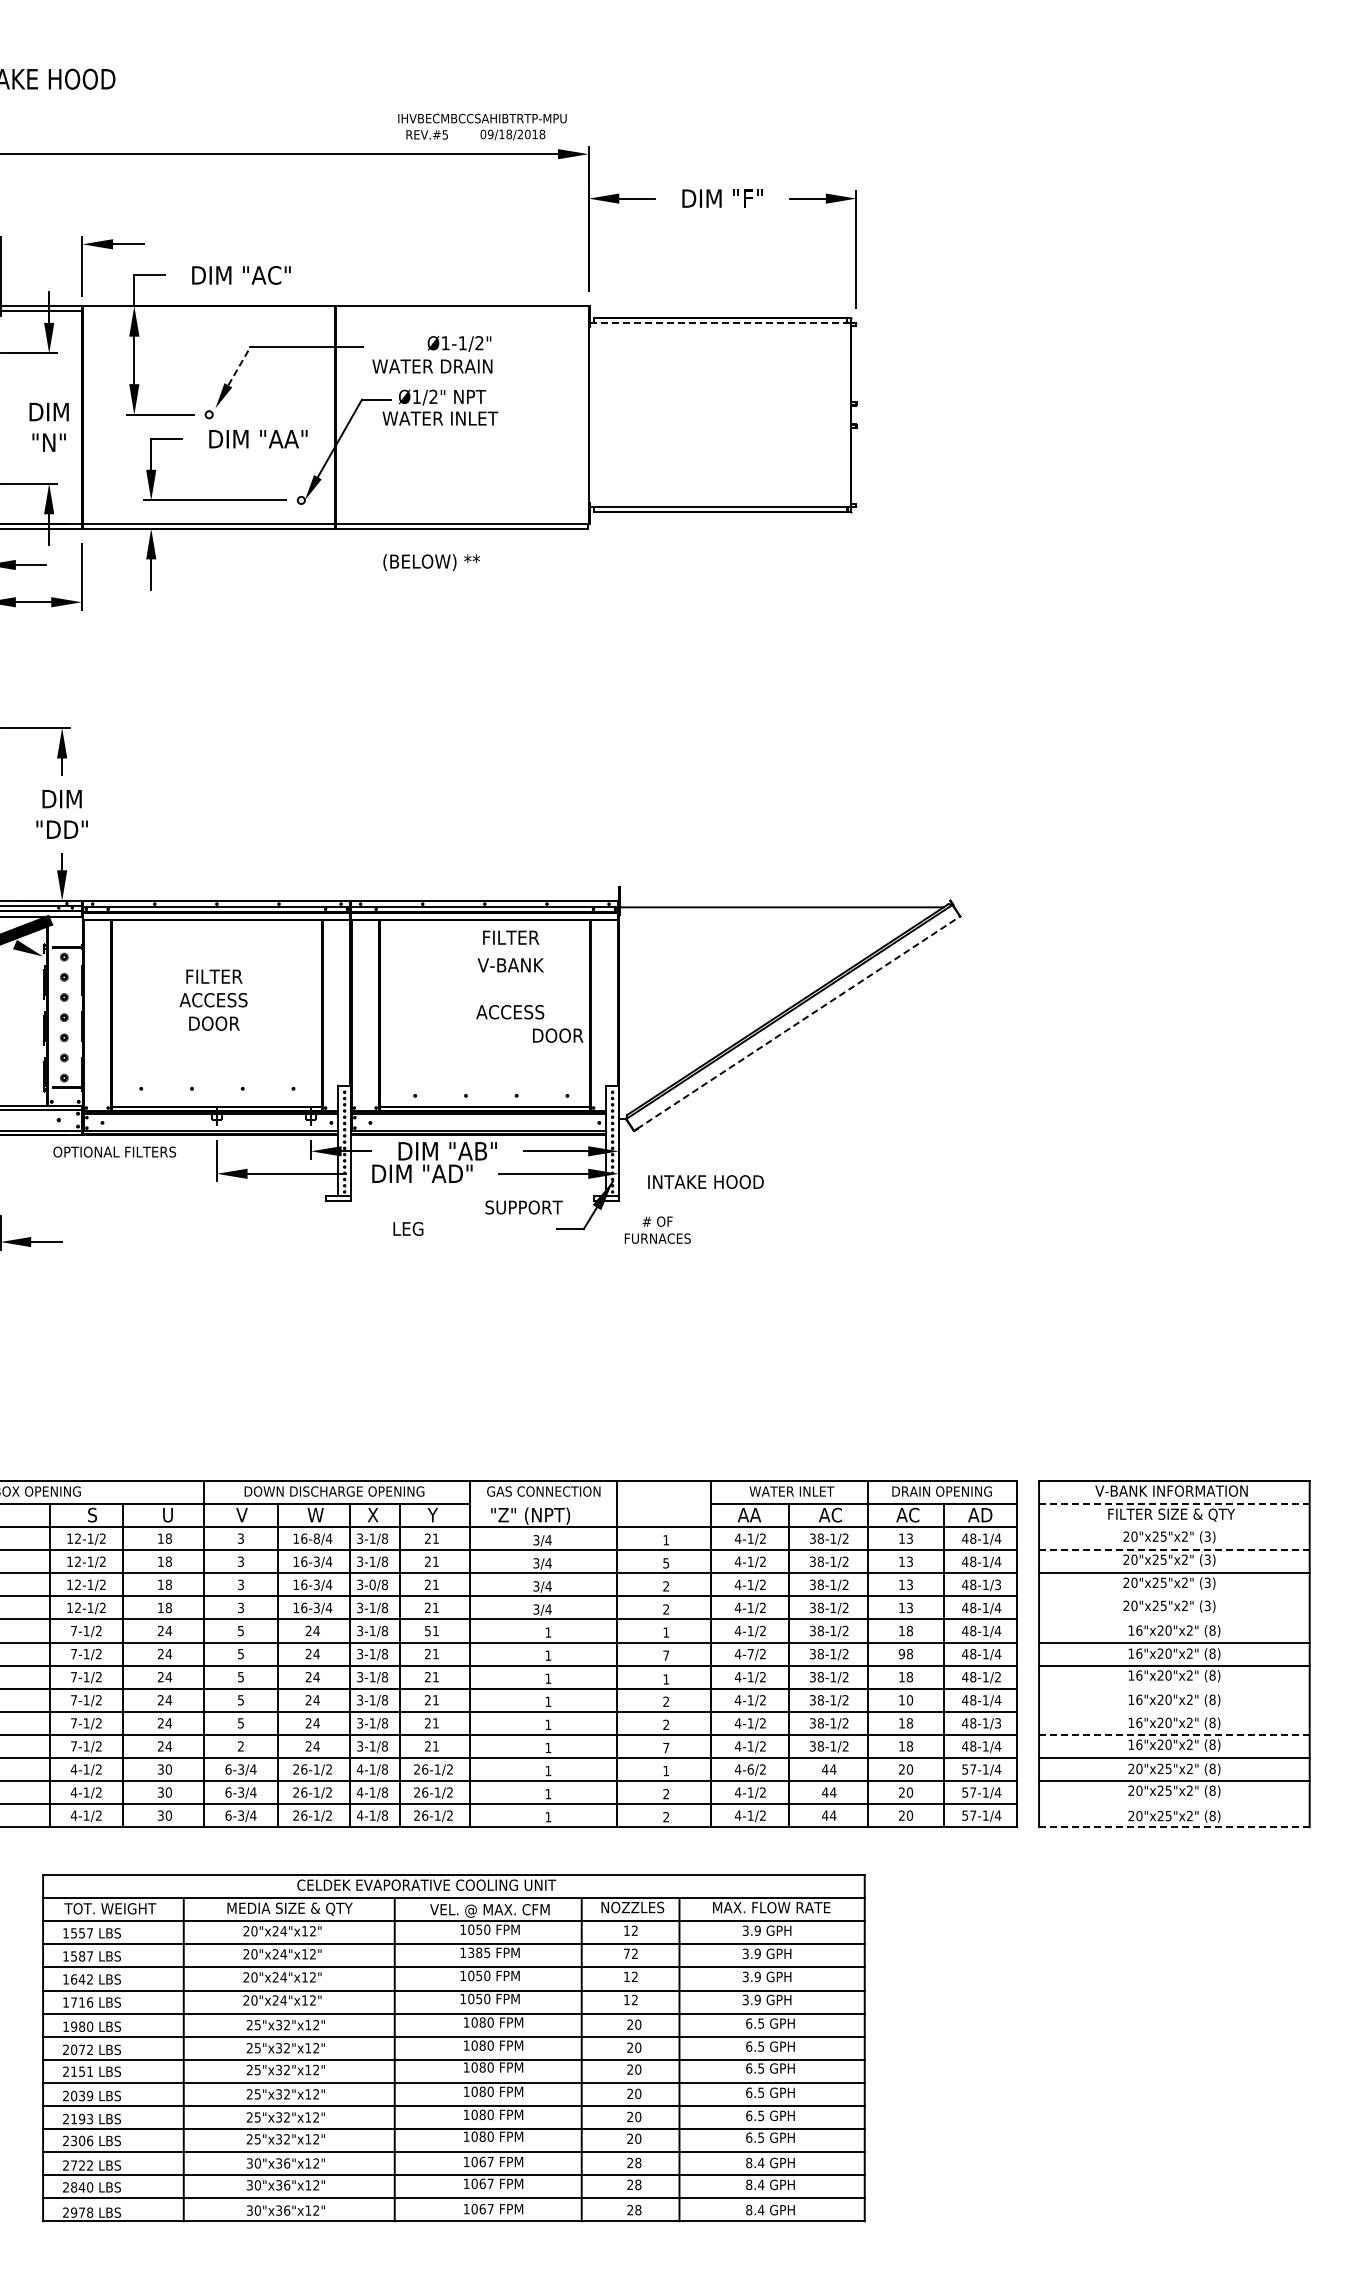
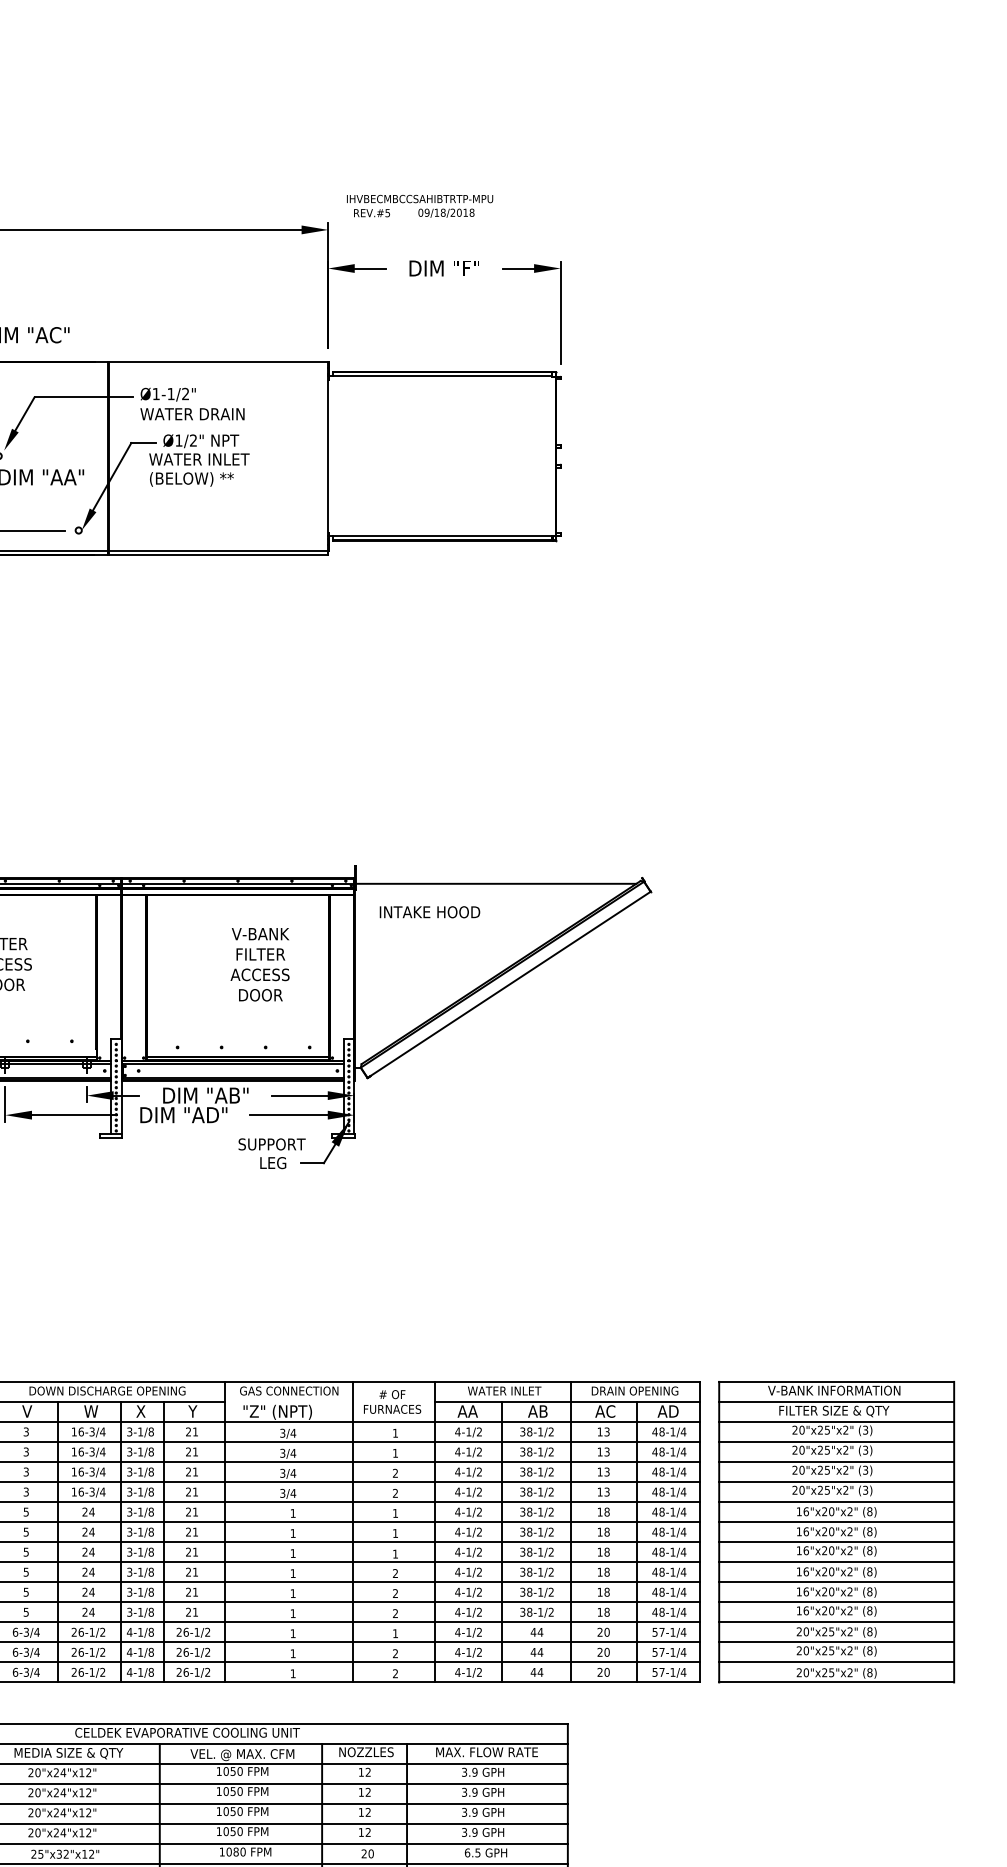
text: (482, 126) -> (420, 205), moved
line: (718, 323) -> (440, 376), dashed -> solid
text: (459, 343) -> (168, 394), moved
line: (239, 365) -> (25, 413), dashed -> solid
text: (431, 562) -> (191, 479), moved
text: (511, 937) -> (261, 954), moved
line: (799, 1022) -> (511, 983), dashed -> solid
text: (558, 1035) -> (261, 995), moved
text: (705, 1182) -> (429, 912), moved
text: (408, 1228) -> (273, 1162), moved
text: (657, 1229) -> (392, 1401), moved
line: (1174, 1504) -> (836, 1402), dashed -> solid
text: (836, 1514) -> (543, 1410), AC -> AB
line: (1174, 1527) -> (836, 1422), added
text: (316, 1538) -> (91, 1431), 16-8/4 -> 16-3/4
line: (1174, 1550) -> (836, 1442), dashed -> solid
text: (666, 1563) -> (395, 1453), 5 -> 1
text: (372, 1584) -> (140, 1471), 3-0/8 -> 3-1/8
text: (997, 1584) -> (683, 1471), 48-1/3 -> 48-1/4
line: (1174, 1596) -> (836, 1482), added
line: (1174, 1619) -> (836, 1502), added
text: (427, 1630) -> (188, 1511), 51 -> 21
text: (901, 1653) -> (599, 1531), 98 -> 18
text: (750, 1654) -> (468, 1532), 4-7/2 -> 4-1/2
text: (666, 1655) -> (395, 1533), 7 -> 1
text: (997, 1677) -> (683, 1552), 48-1/2 -> 48-1/4
line: (1174, 1688) -> (836, 1562), added
text: (909, 1700) -> (606, 1572), 10 -> 18
line: (1174, 1711) -> (836, 1581), added
text: (997, 1723) -> (683, 1592), 48-1/3 -> 48-1/4
line: (1174, 1734) -> (836, 1601), dashed -> solid
text: (240, 1746) -> (25, 1612), 2 -> 5
text: (666, 1747) -> (395, 1613), 7 -> 2
text: (750, 1769) -> (468, 1632), 4-6/2 -> 4-1/2
line: (1174, 1804) -> (836, 1662), added
line: (1173, 1827) -> (835, 1682), dashed -> solid
text: (479, 1952) -> (233, 1791), 1385 -> 1050
text: (626, 1953) -> (361, 1792), 72 -> 12

